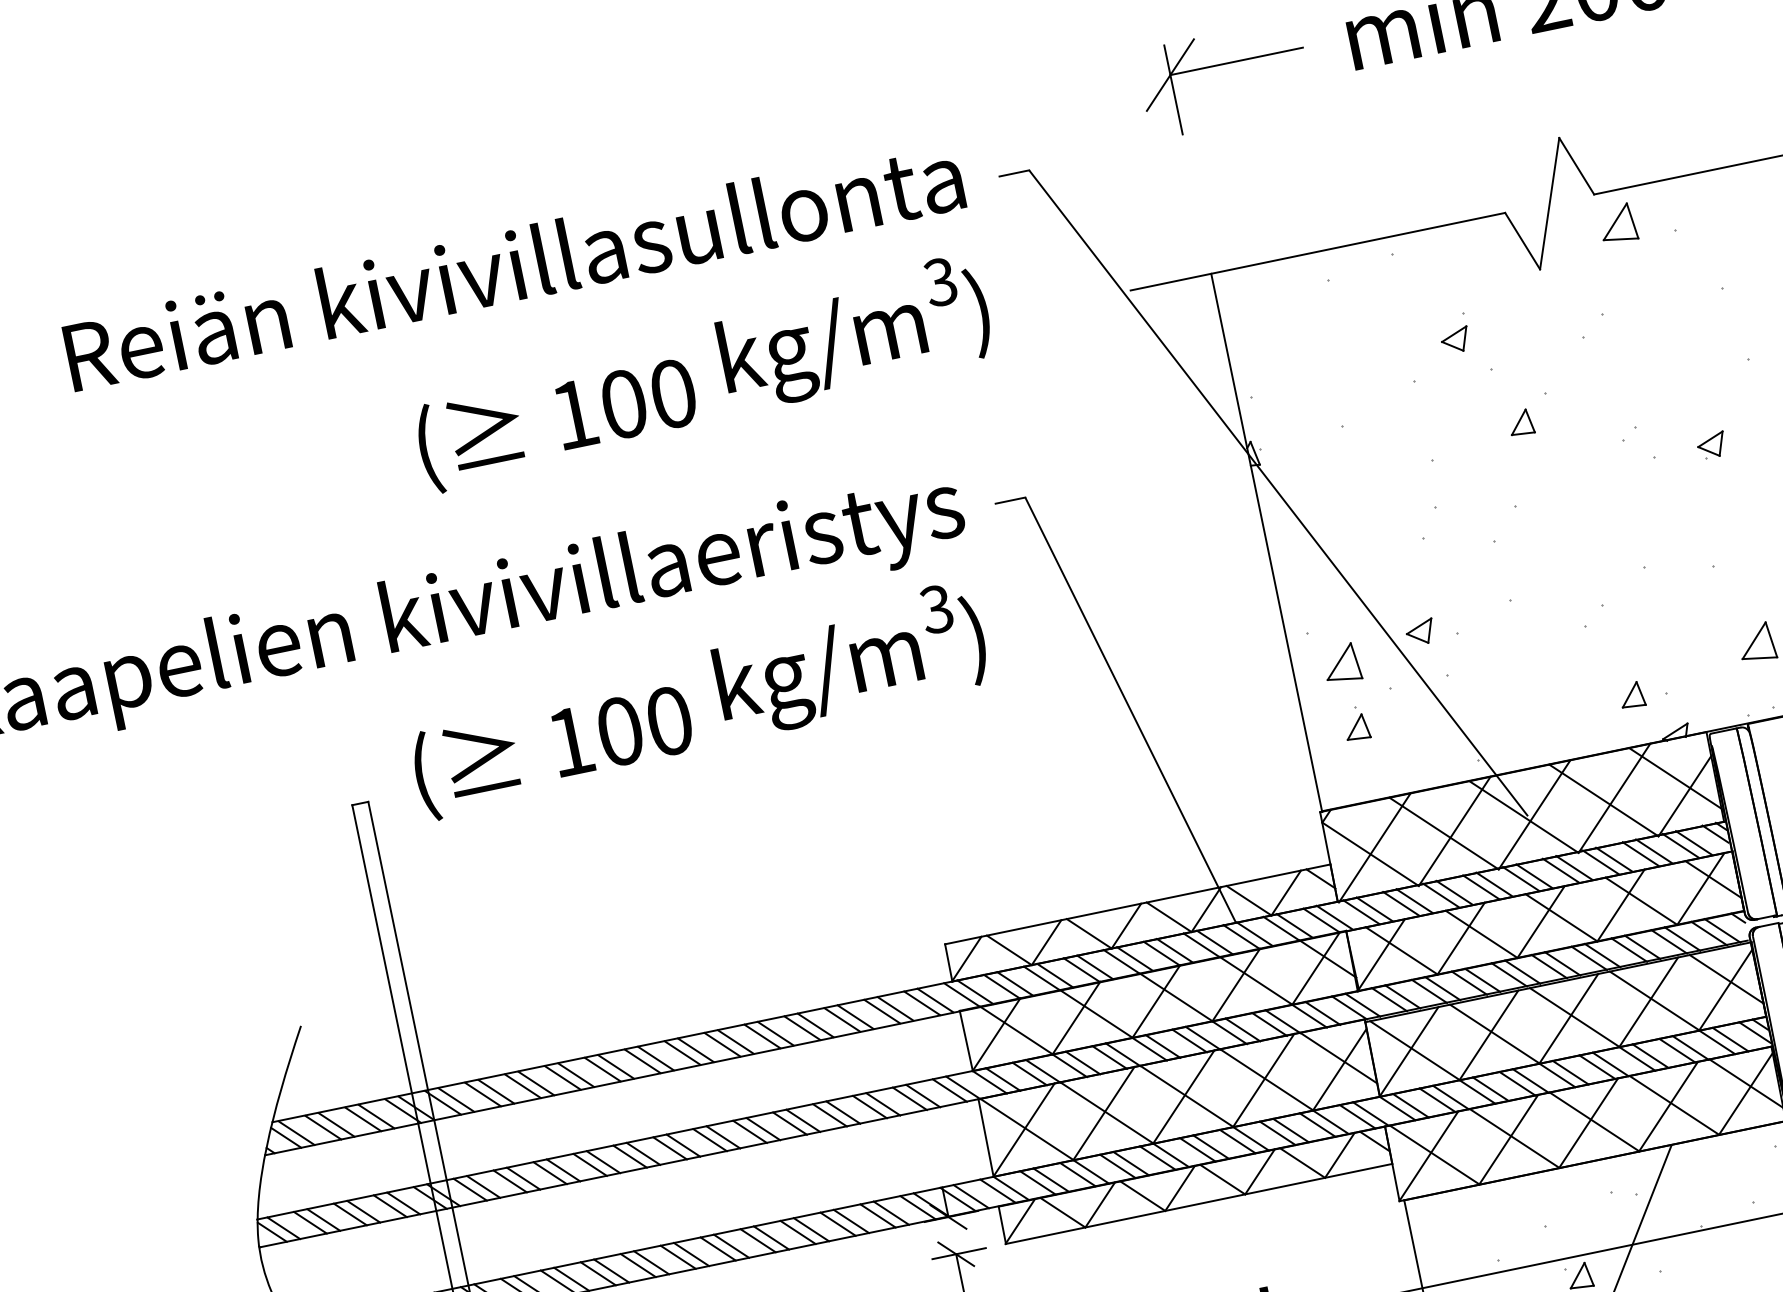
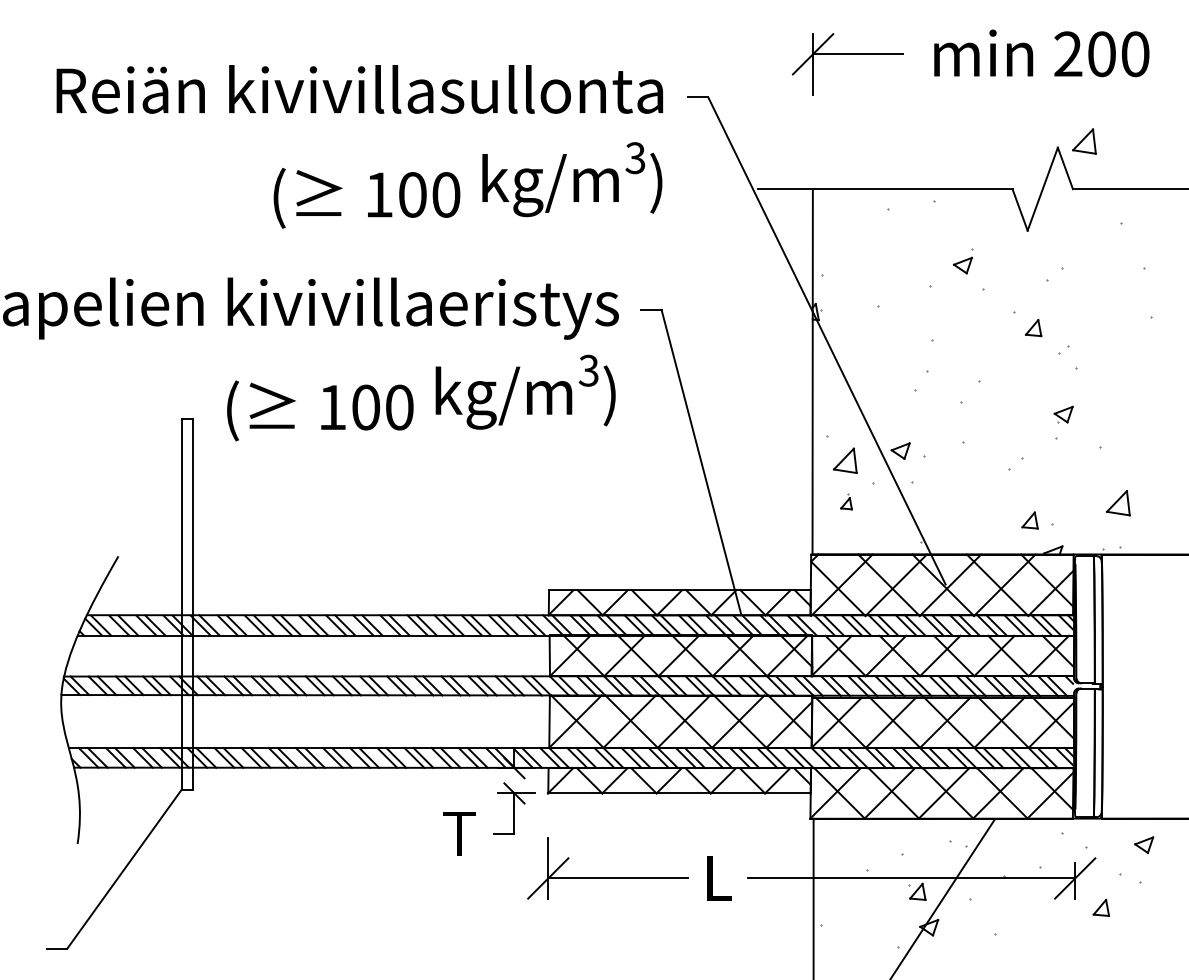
part: (1617, 223) -> (1084, 141), moved
part: (1521, 423) -> (1033, 328), moved
part: (1711, 445) -> (1063, 414), moved
part: (1355, 723) -> (846, 501), size x0.7

